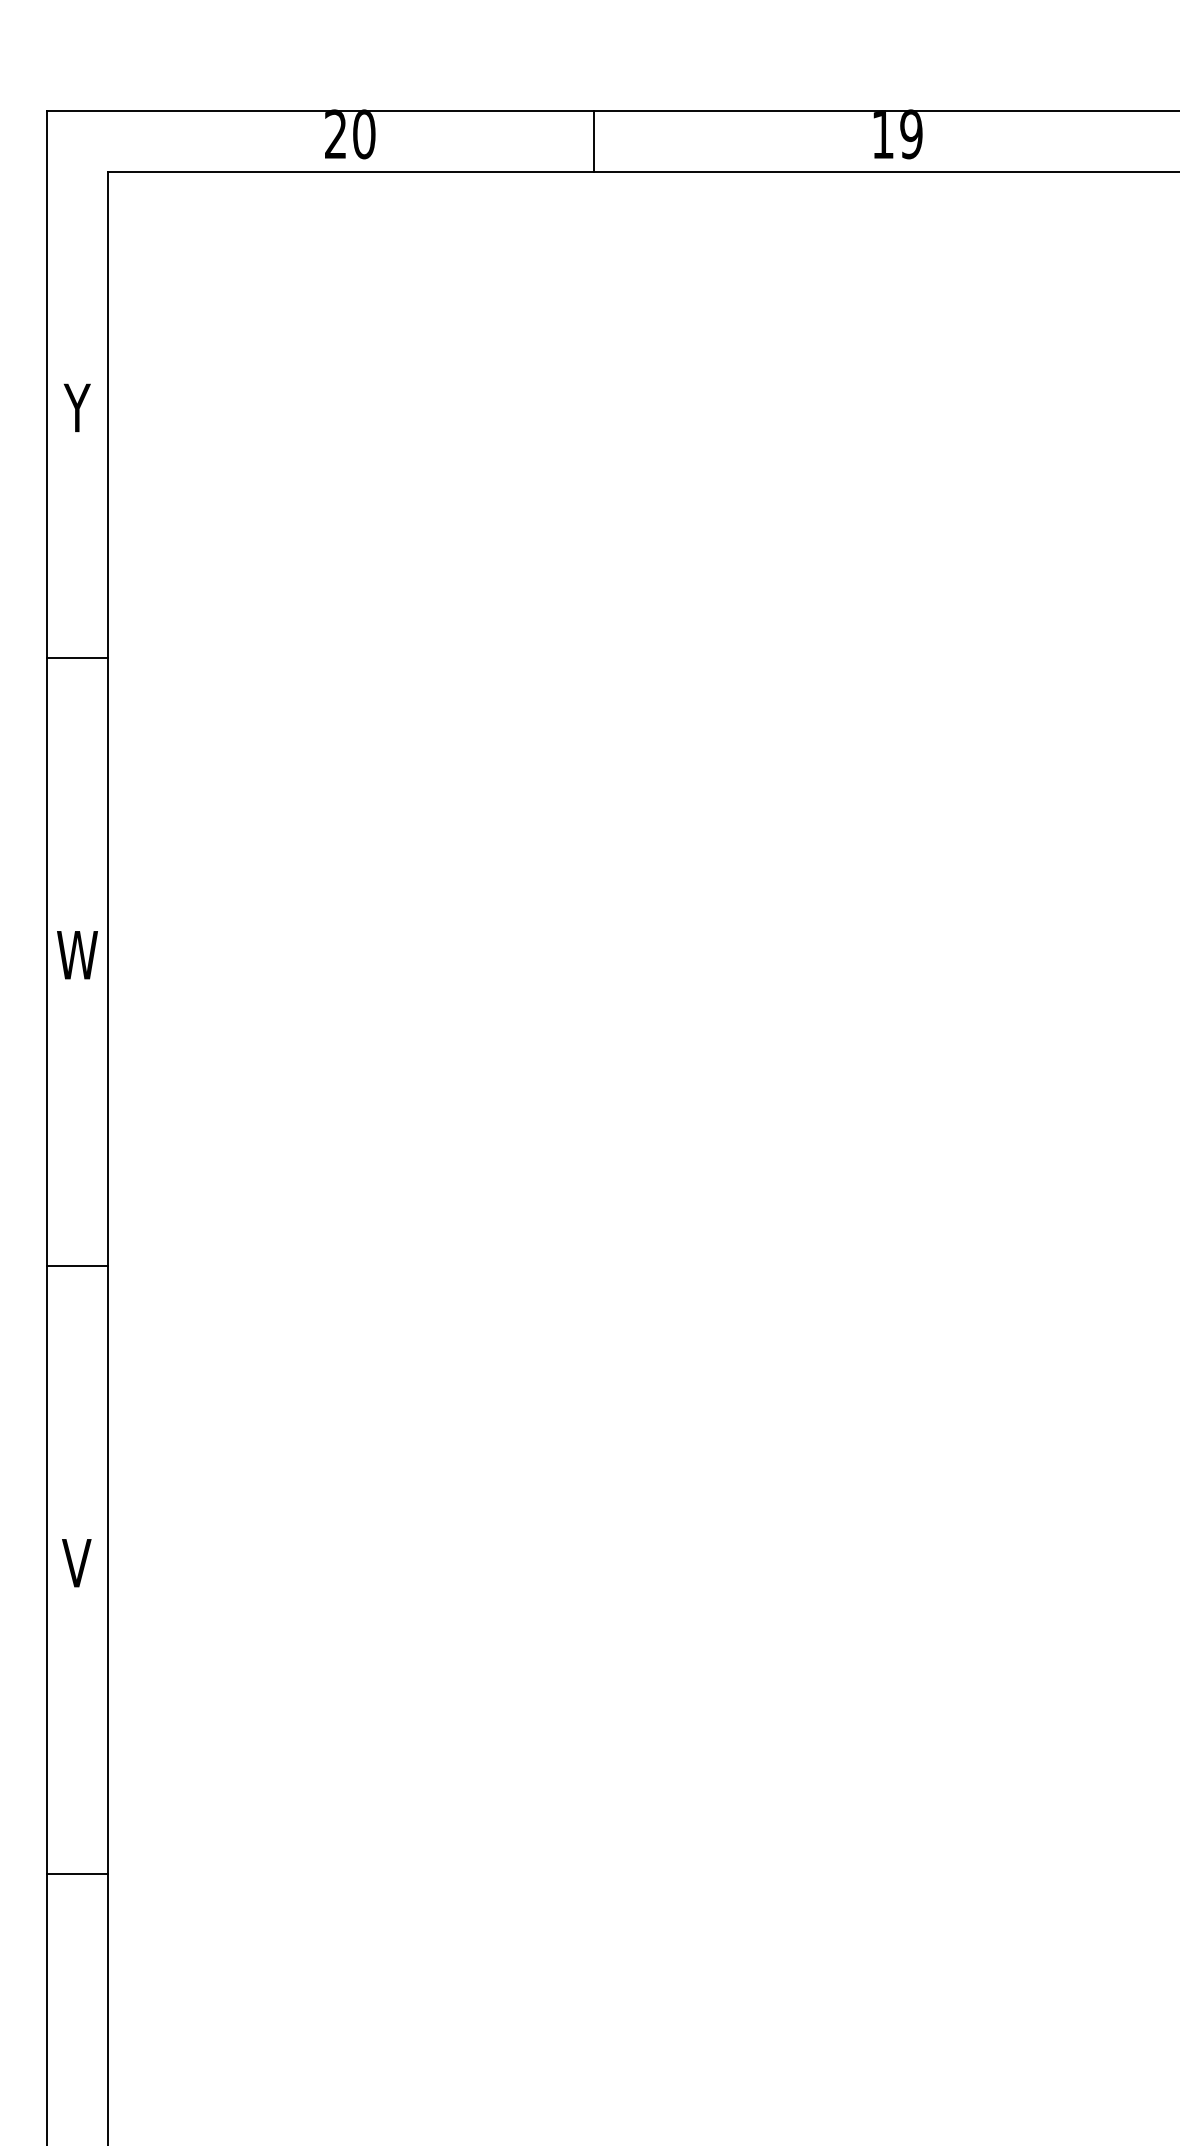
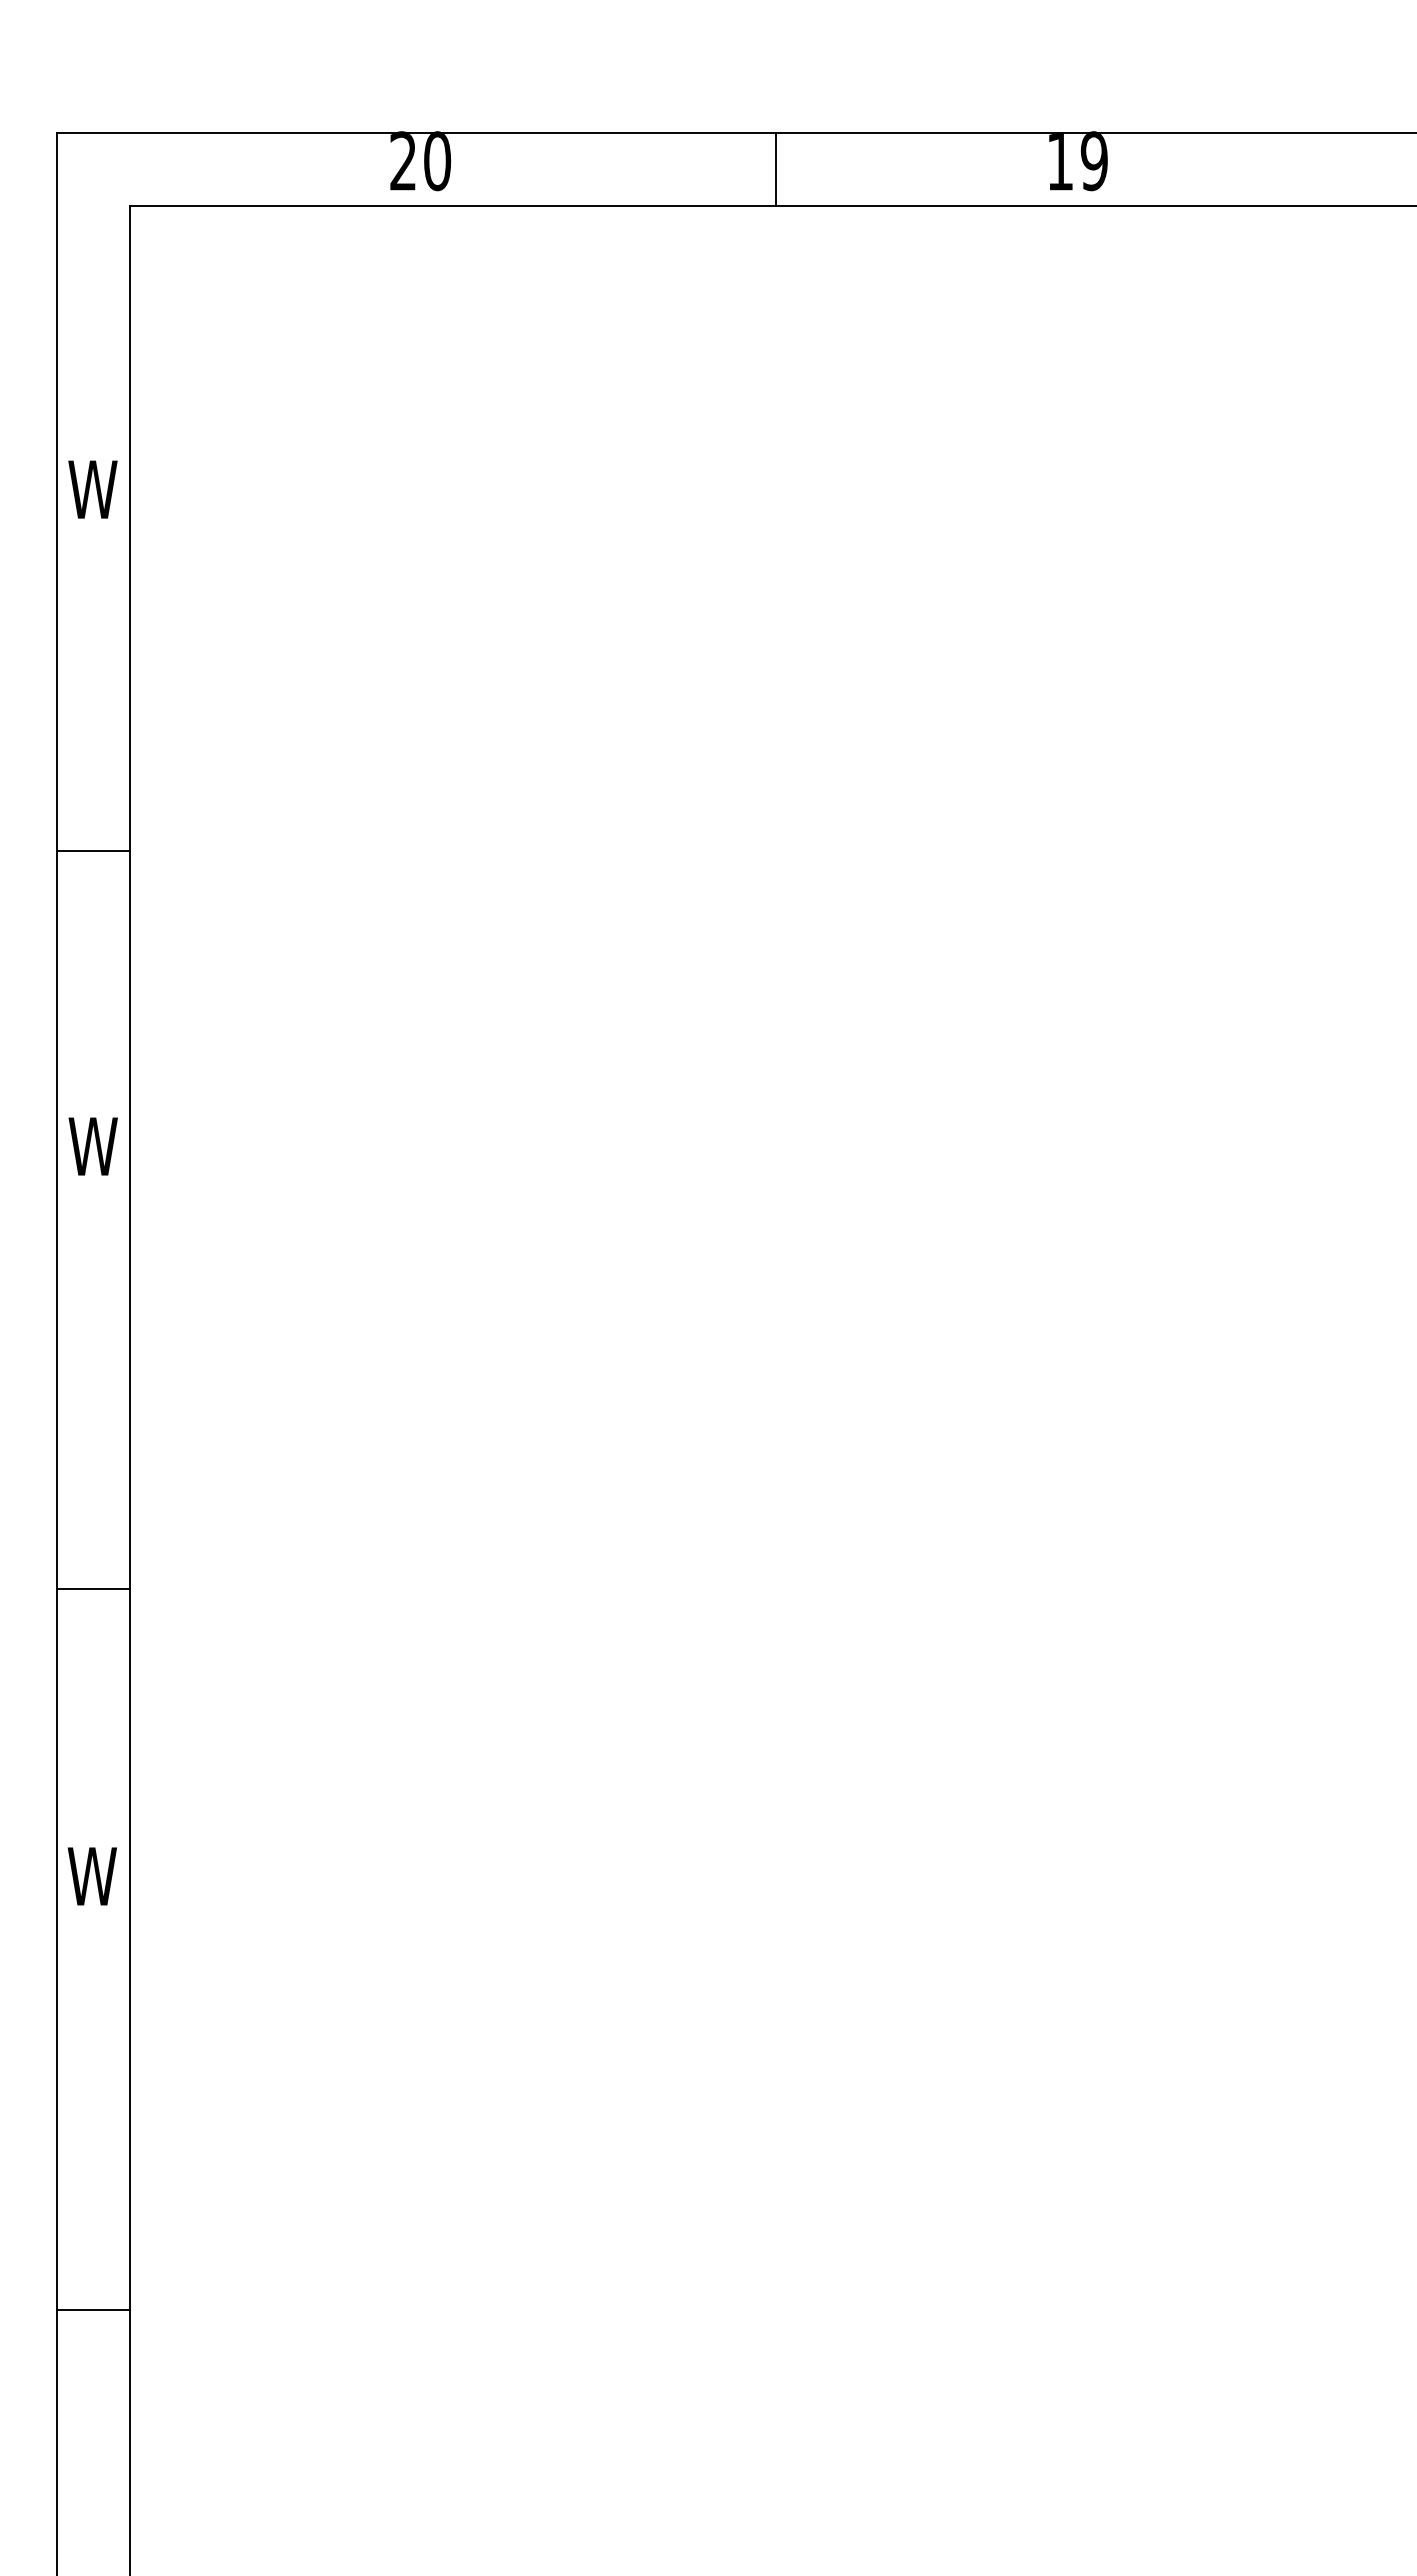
line: (594, 141) -> (775, 169), moved
text: (76, 407) -> (92, 489), Y -> W
line: (76, 658) -> (92, 851), moved
line: (76, 1265) -> (92, 1588), moved
text: (76, 1563) -> (91, 1876), V -> W
line: (76, 1873) -> (92, 2309), moved

